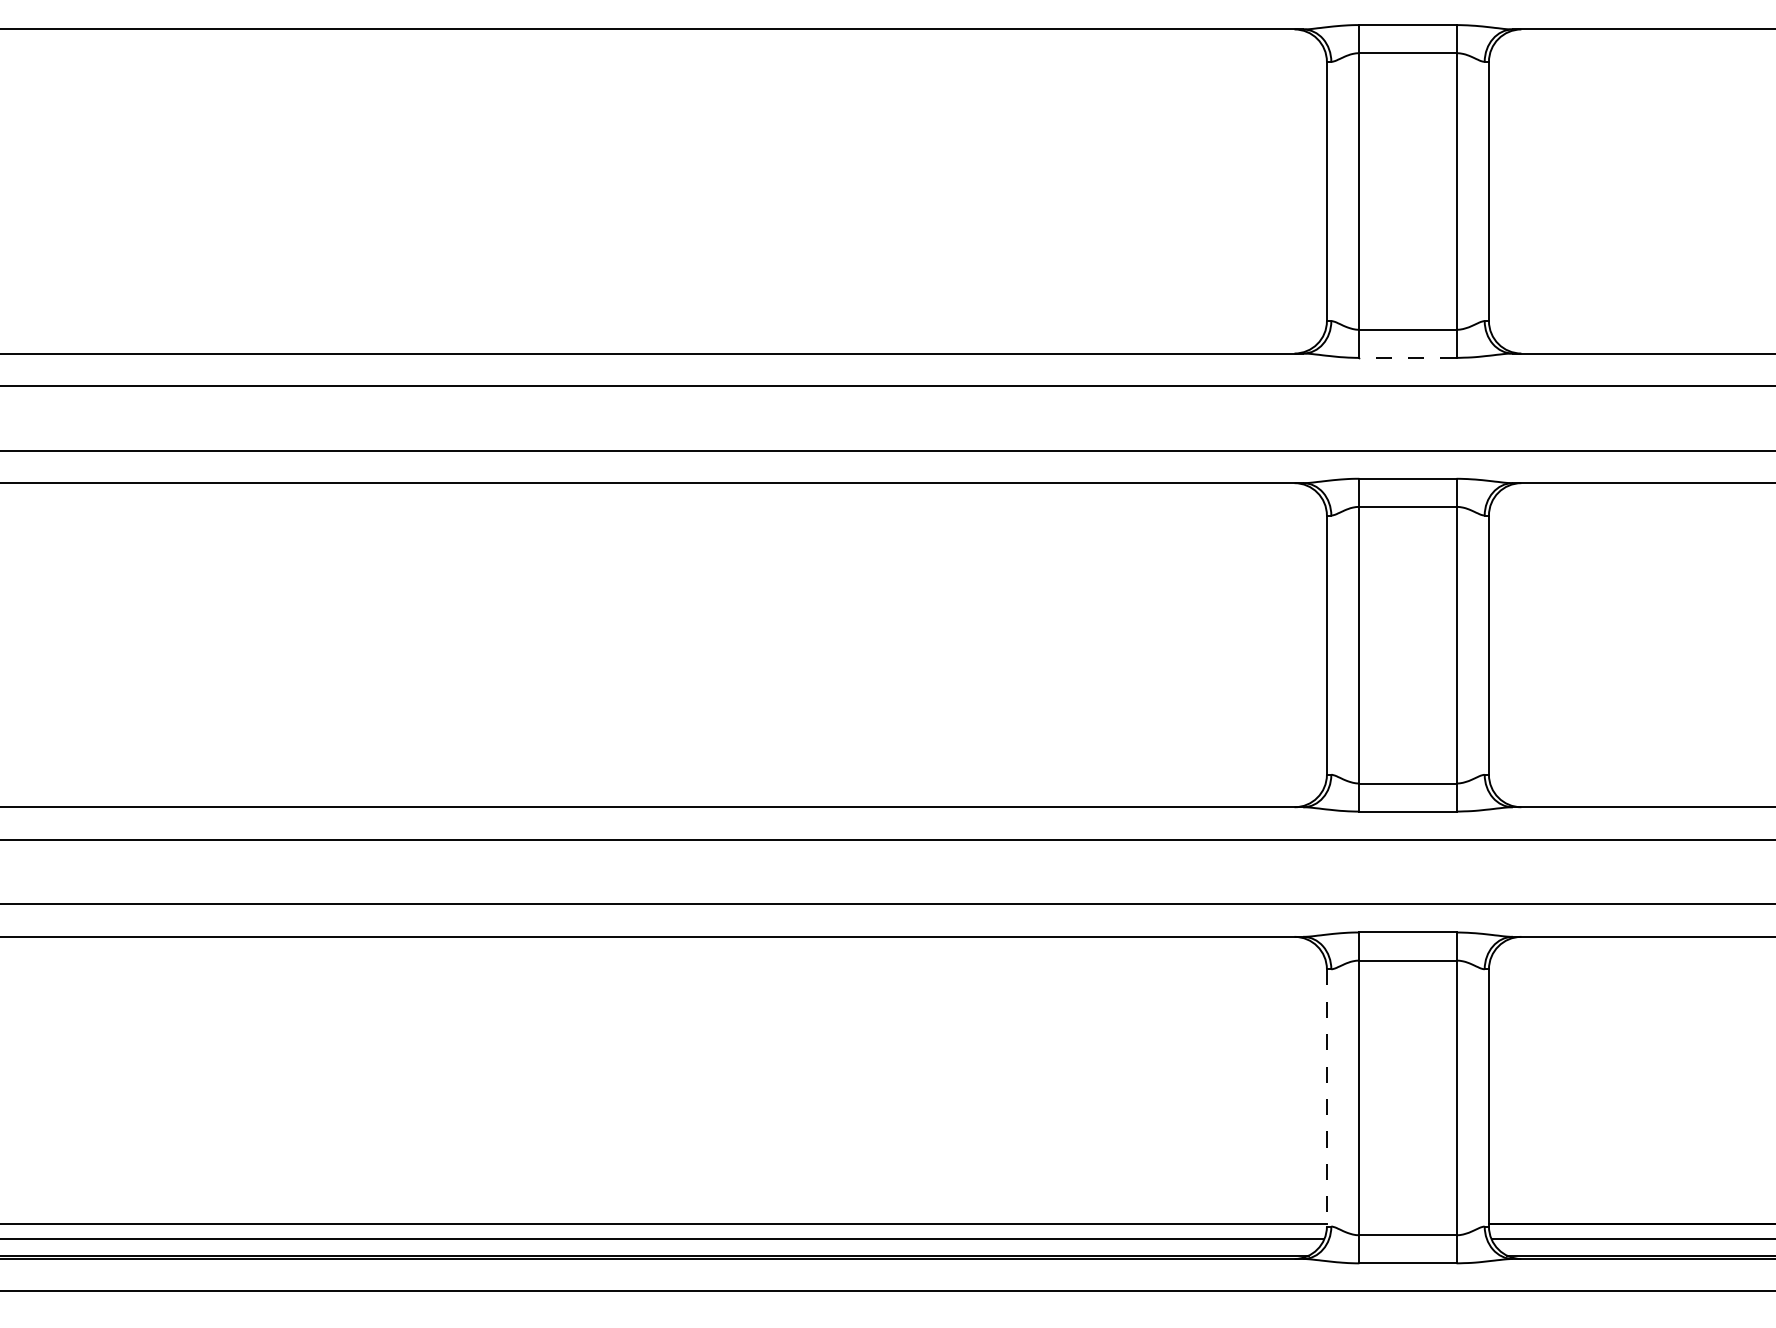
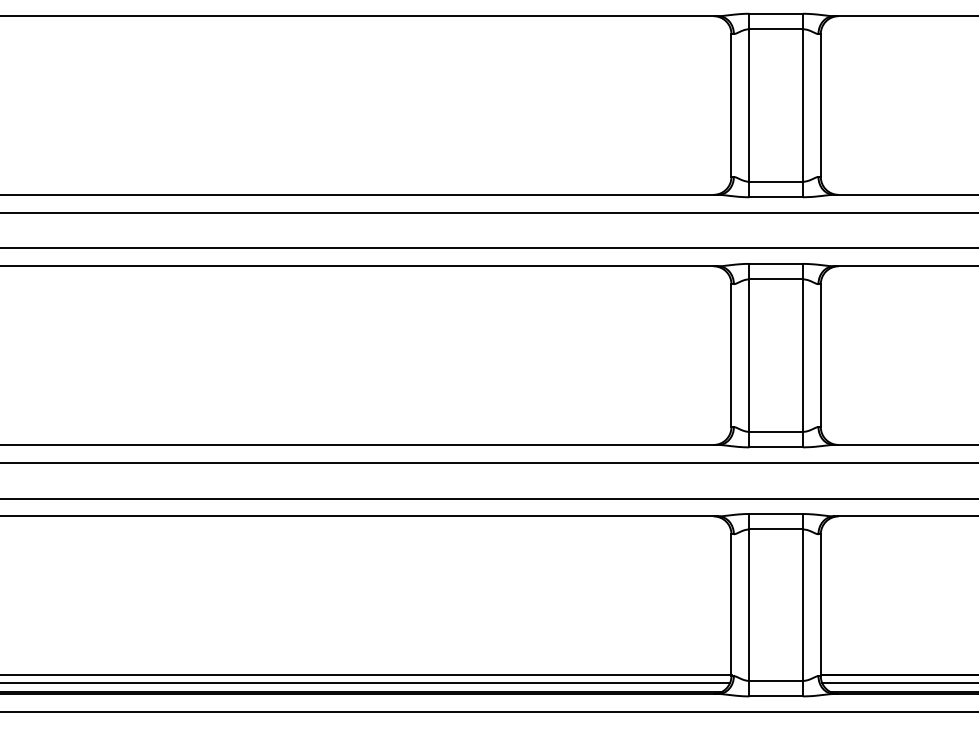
line: (1408, 358) -> (776, 197), dashed -> solid
line: (1326, 1098) -> (731, 605), dashed -> solid

